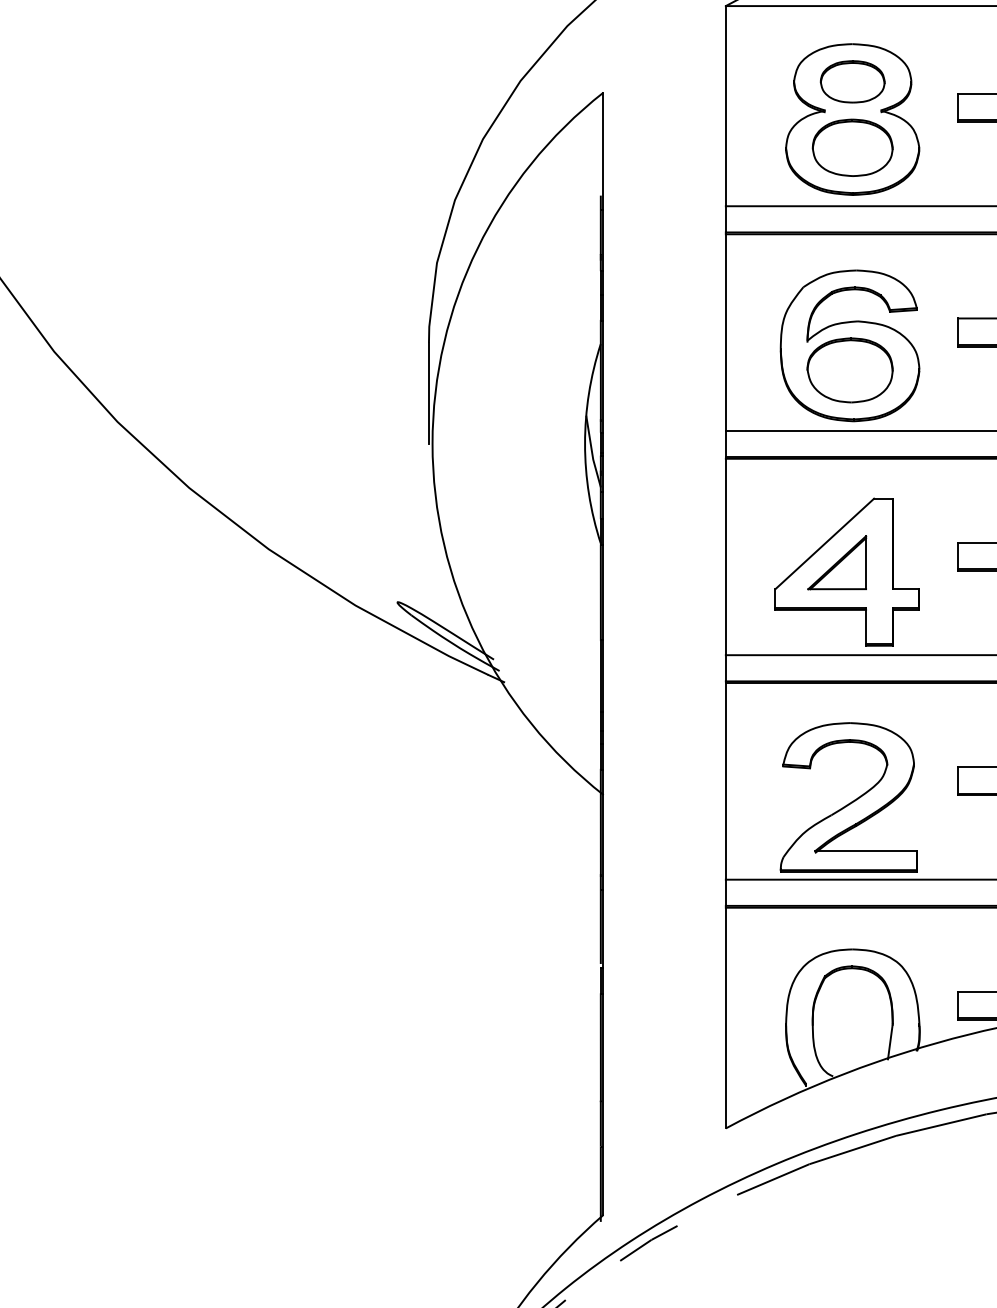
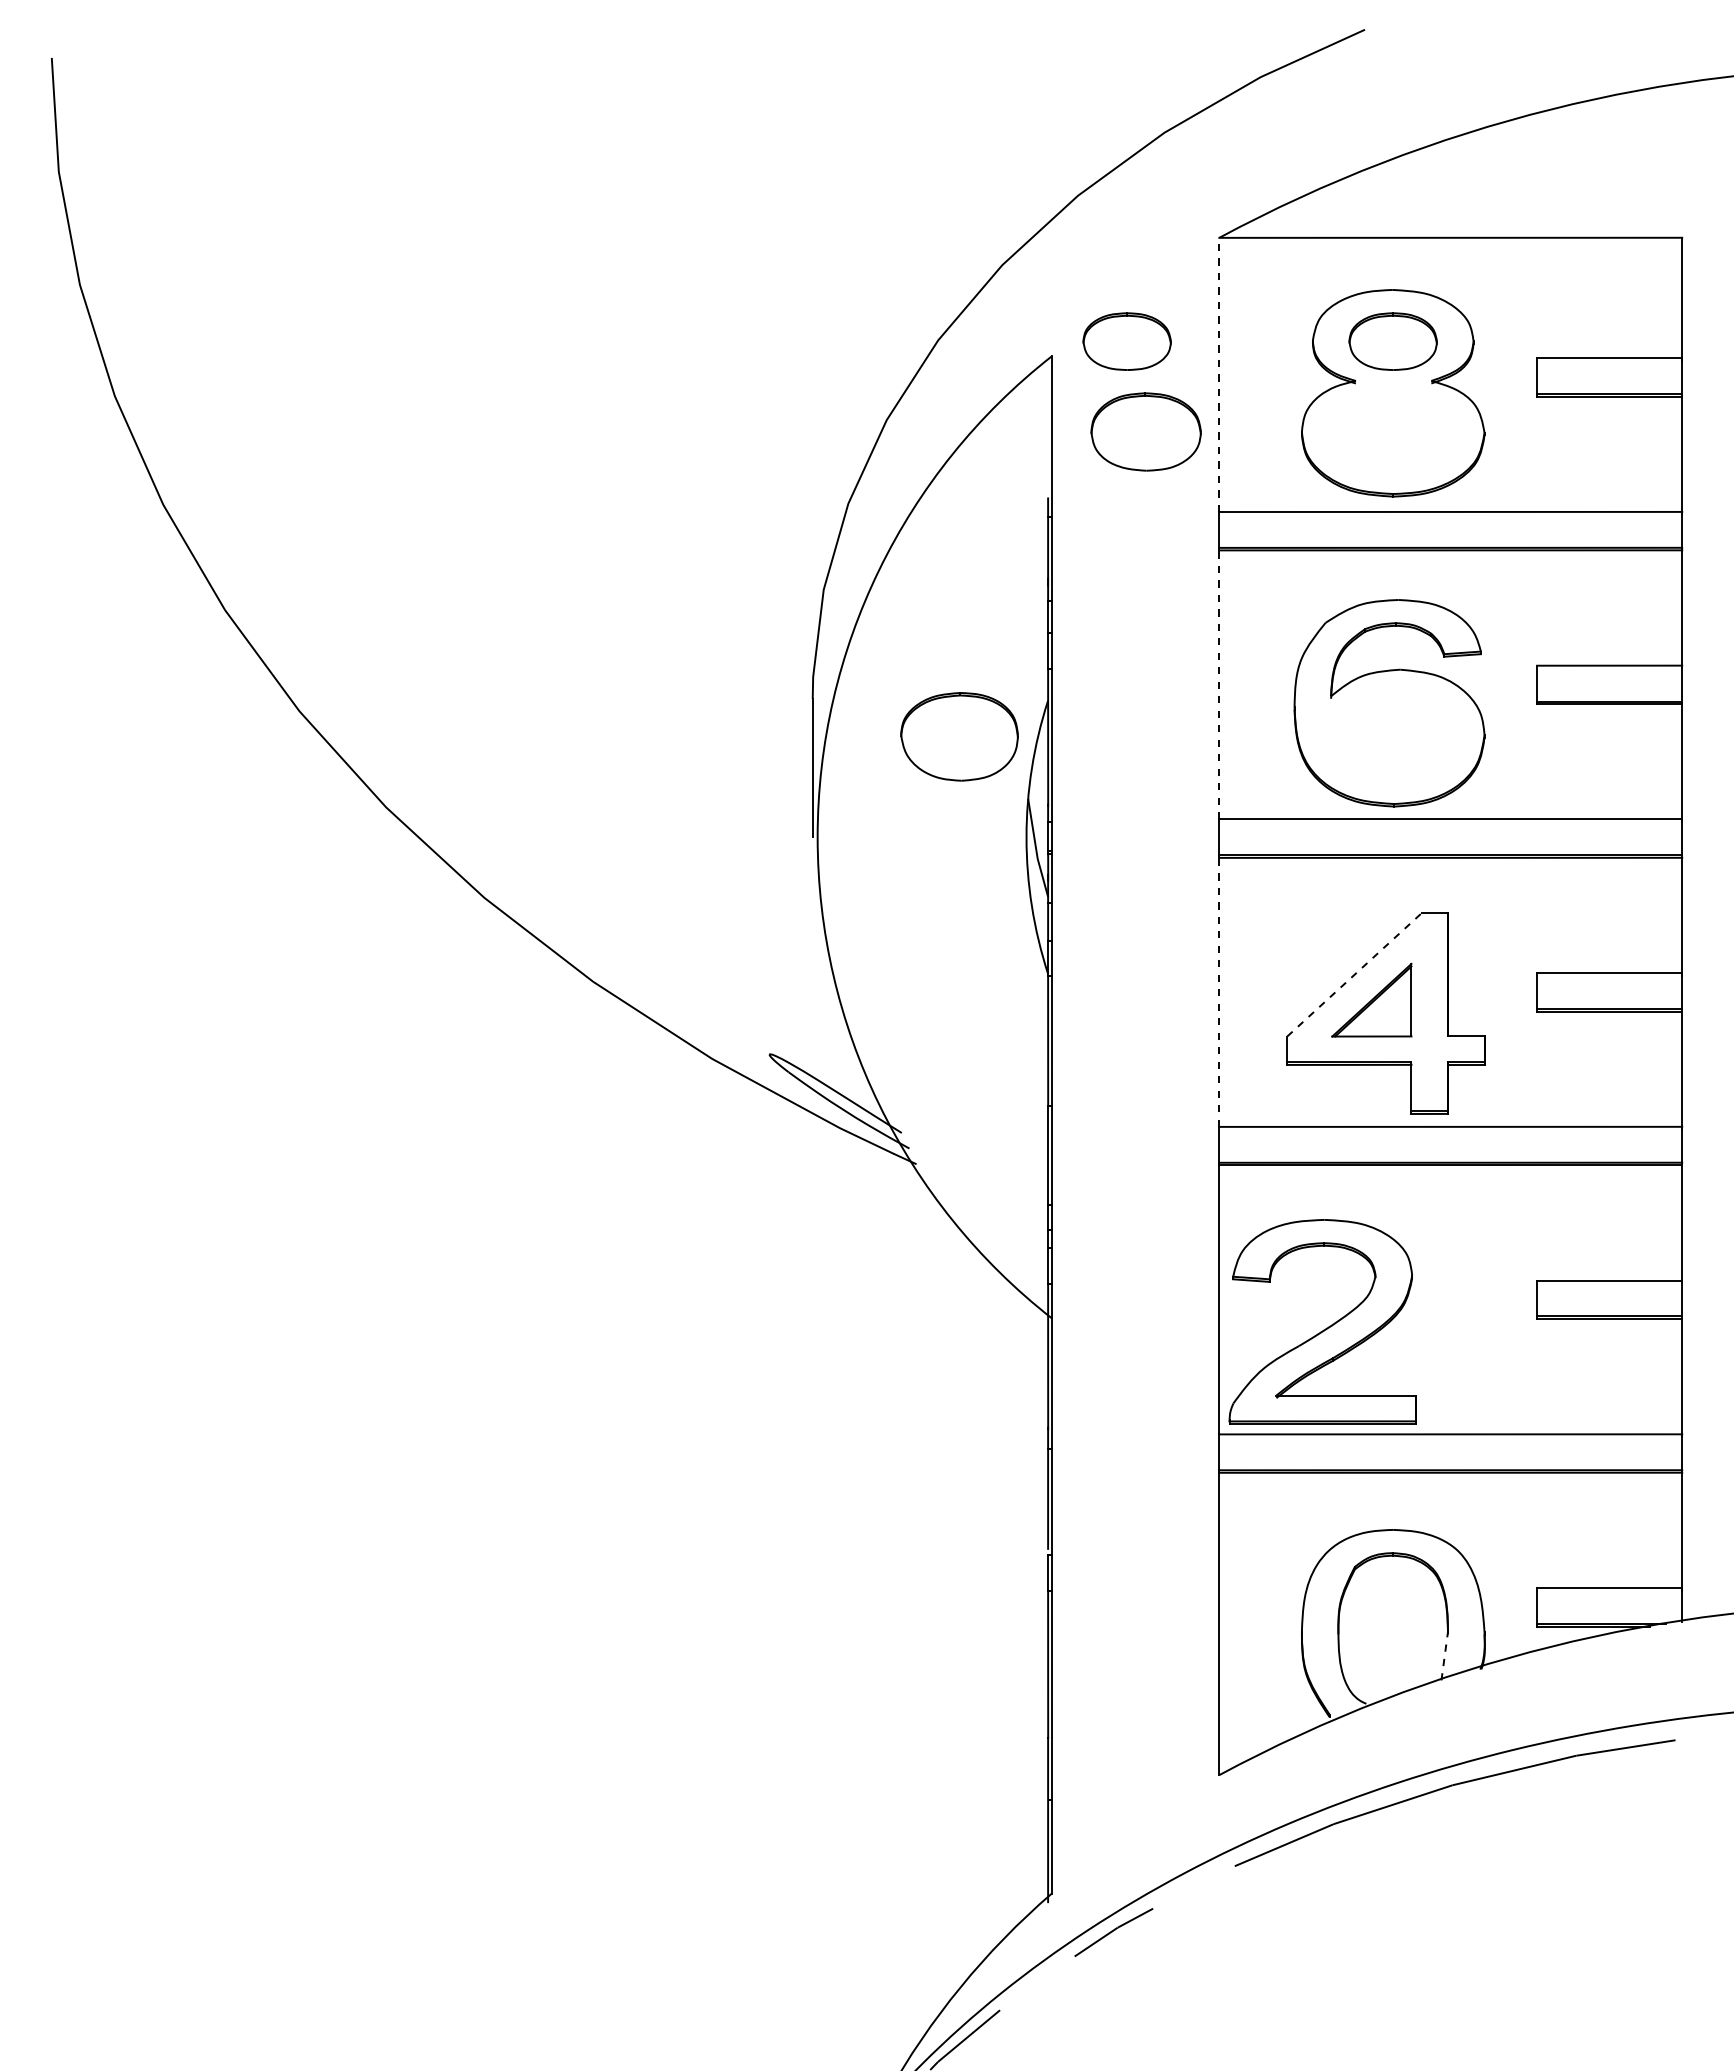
part: (658, 81) -> (1126, 341), added
line: (725, 105) -> (1219, 374), solid -> dashed
part: (852, 147) -> (1145, 431), moved
line: (725, 332) -> (1219, 684), solid -> dashed
part: (850, 370) -> (959, 736), moved
line: (824, 543) -> (1354, 974), solid -> dashed
line: (725, 557) -> (1219, 992), solid -> dashed
part: (851, 801) -> (1326, 1327), moved
line: (890, 1041) -> (1444, 1655), solid -> dashed

